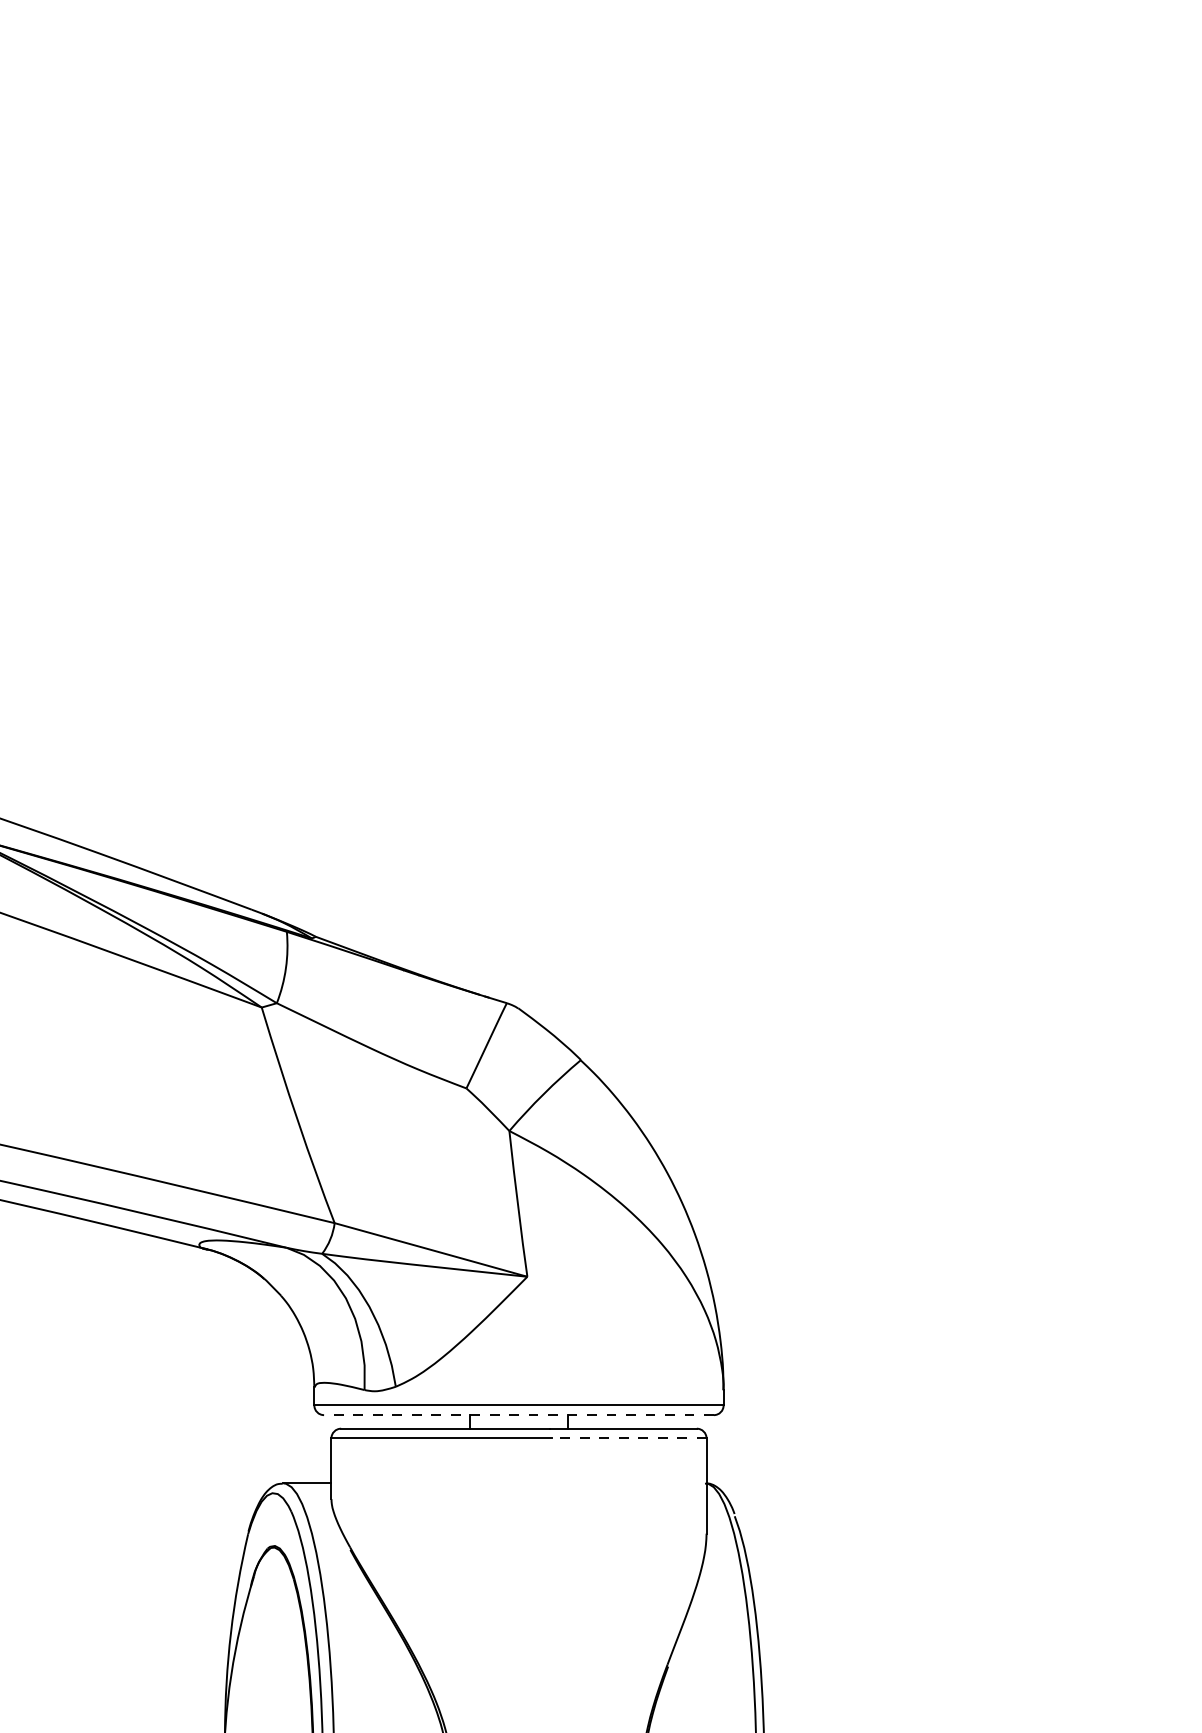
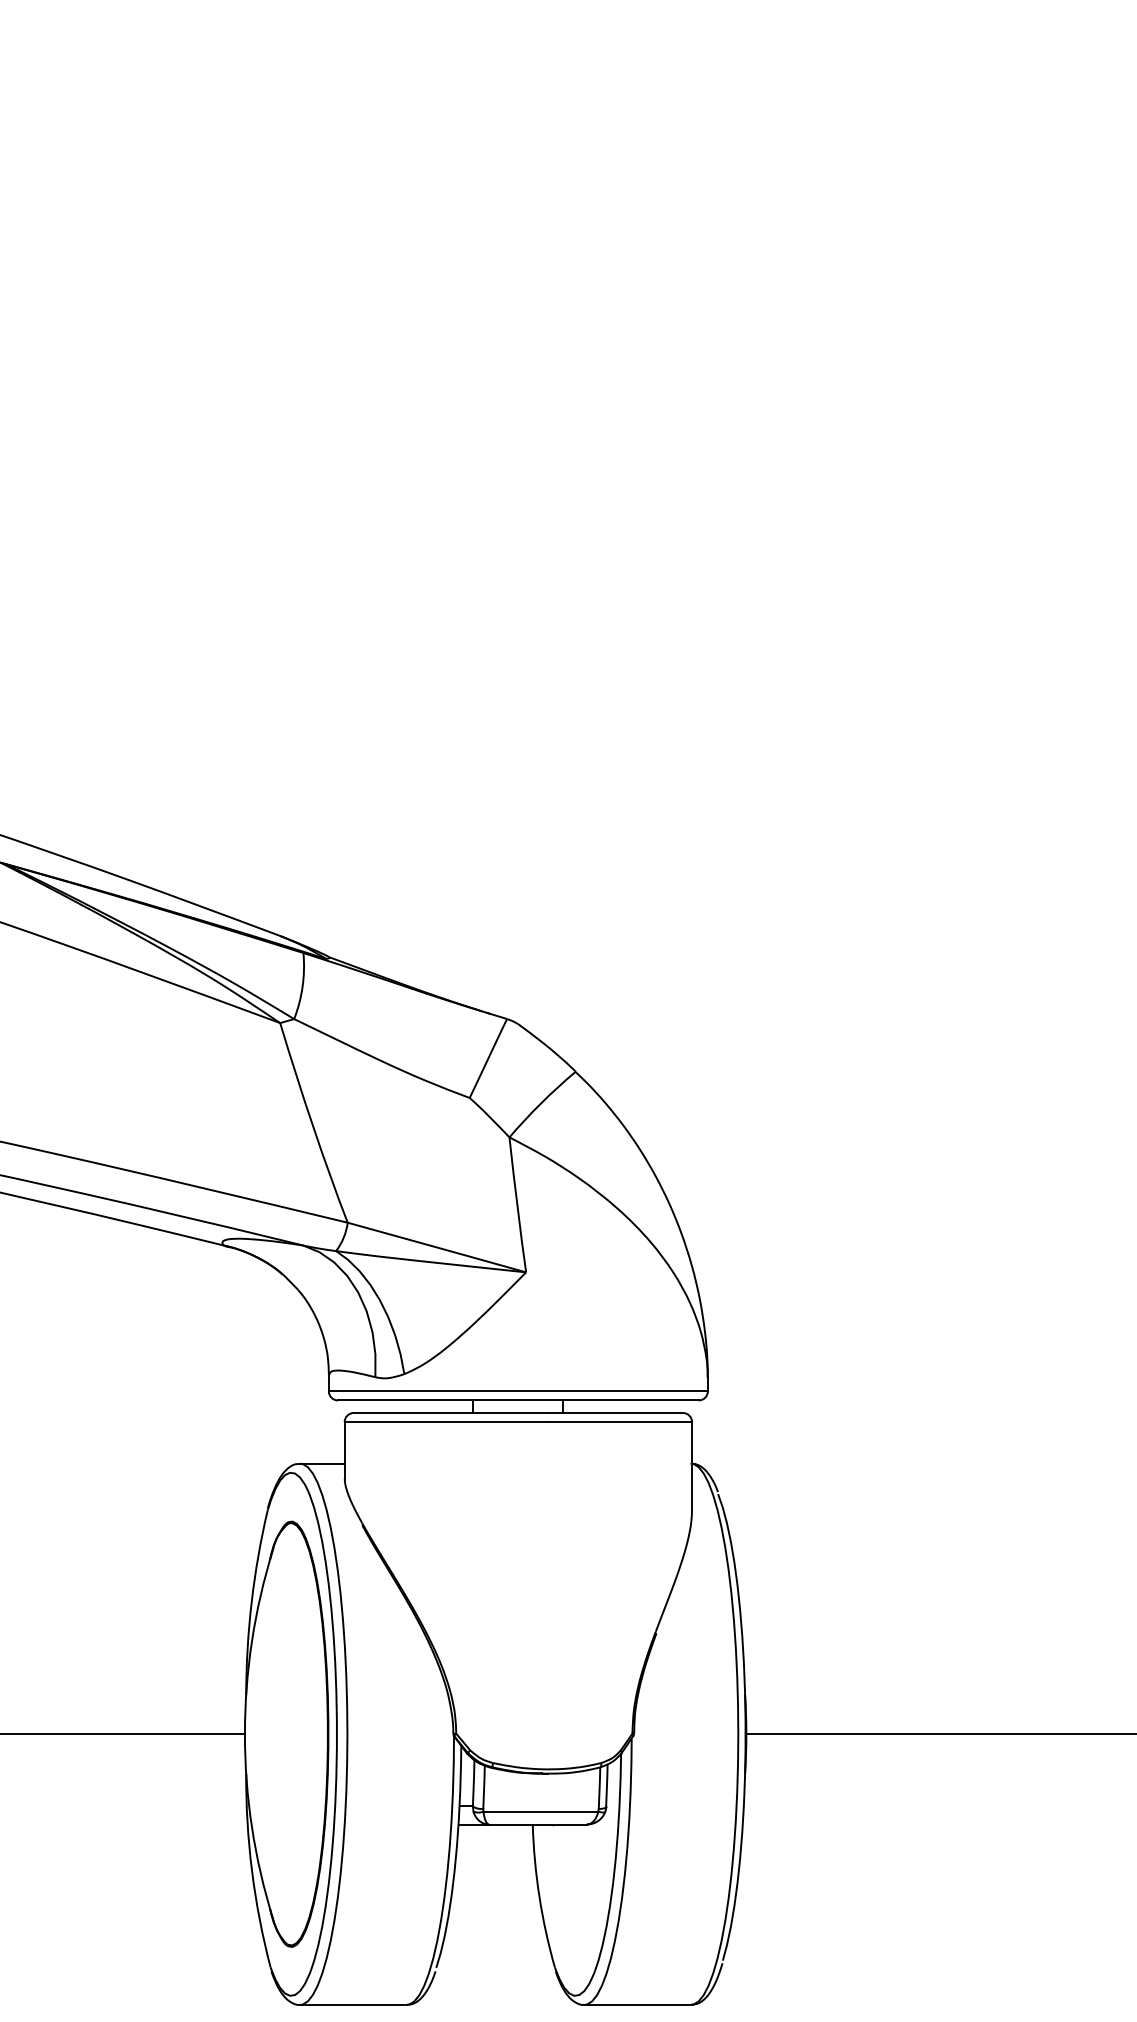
line: (518, 1415) -> (517, 1400), dashed -> solid
line: (629, 1438) -> (620, 1422), dashed -> solid

